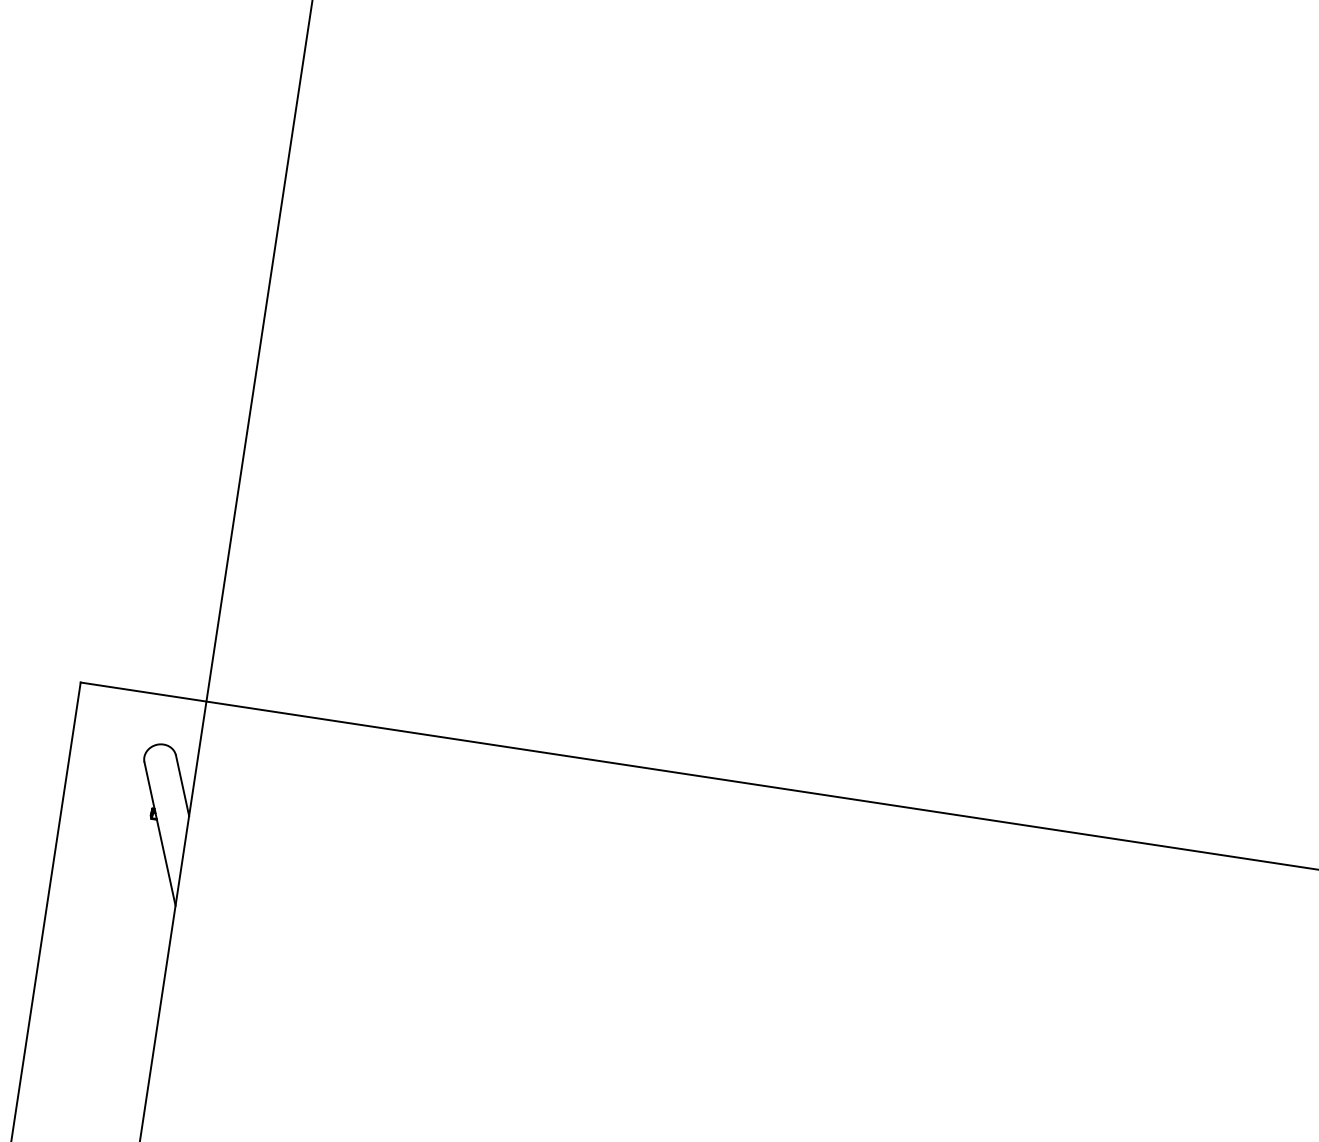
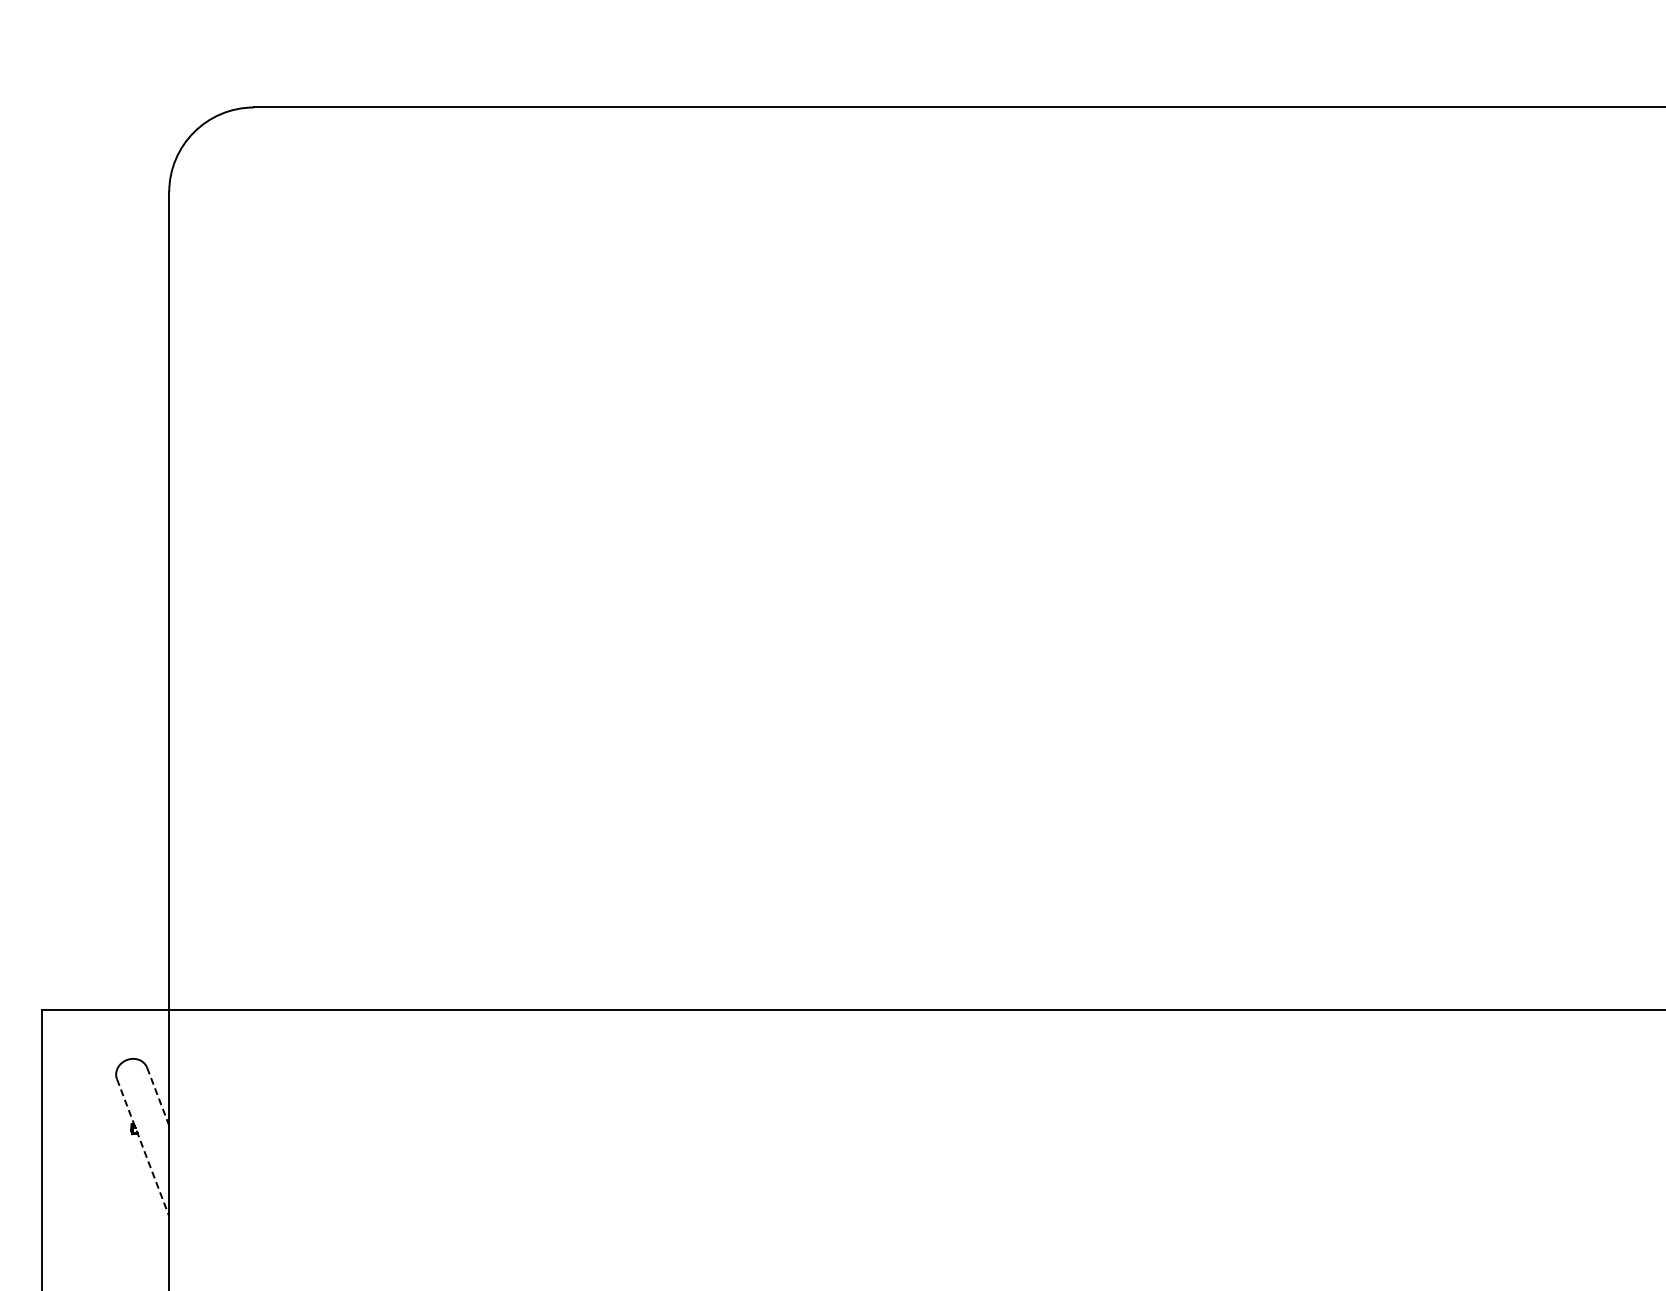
line: (182, 785) -> (158, 1096), solid -> dashed
line: (160, 834) -> (143, 1148), solid -> dashed

